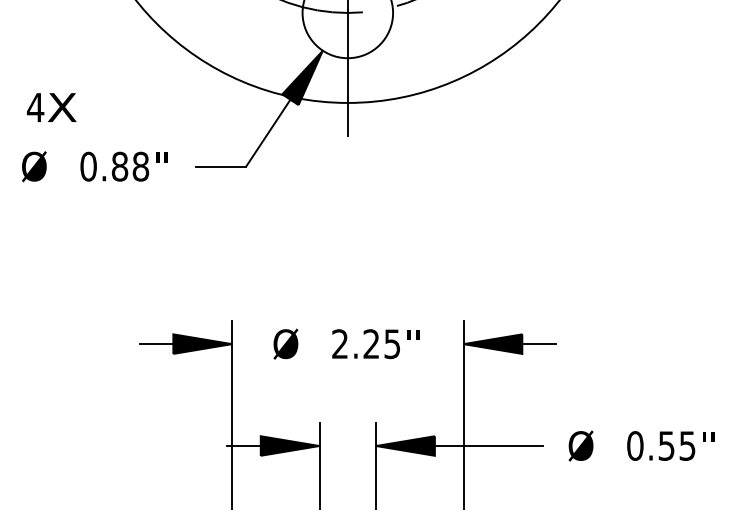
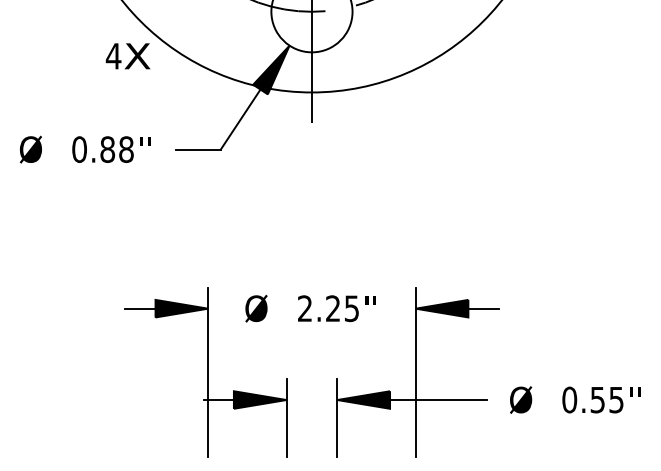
text: (51, 107) -> (127, 56), moved

